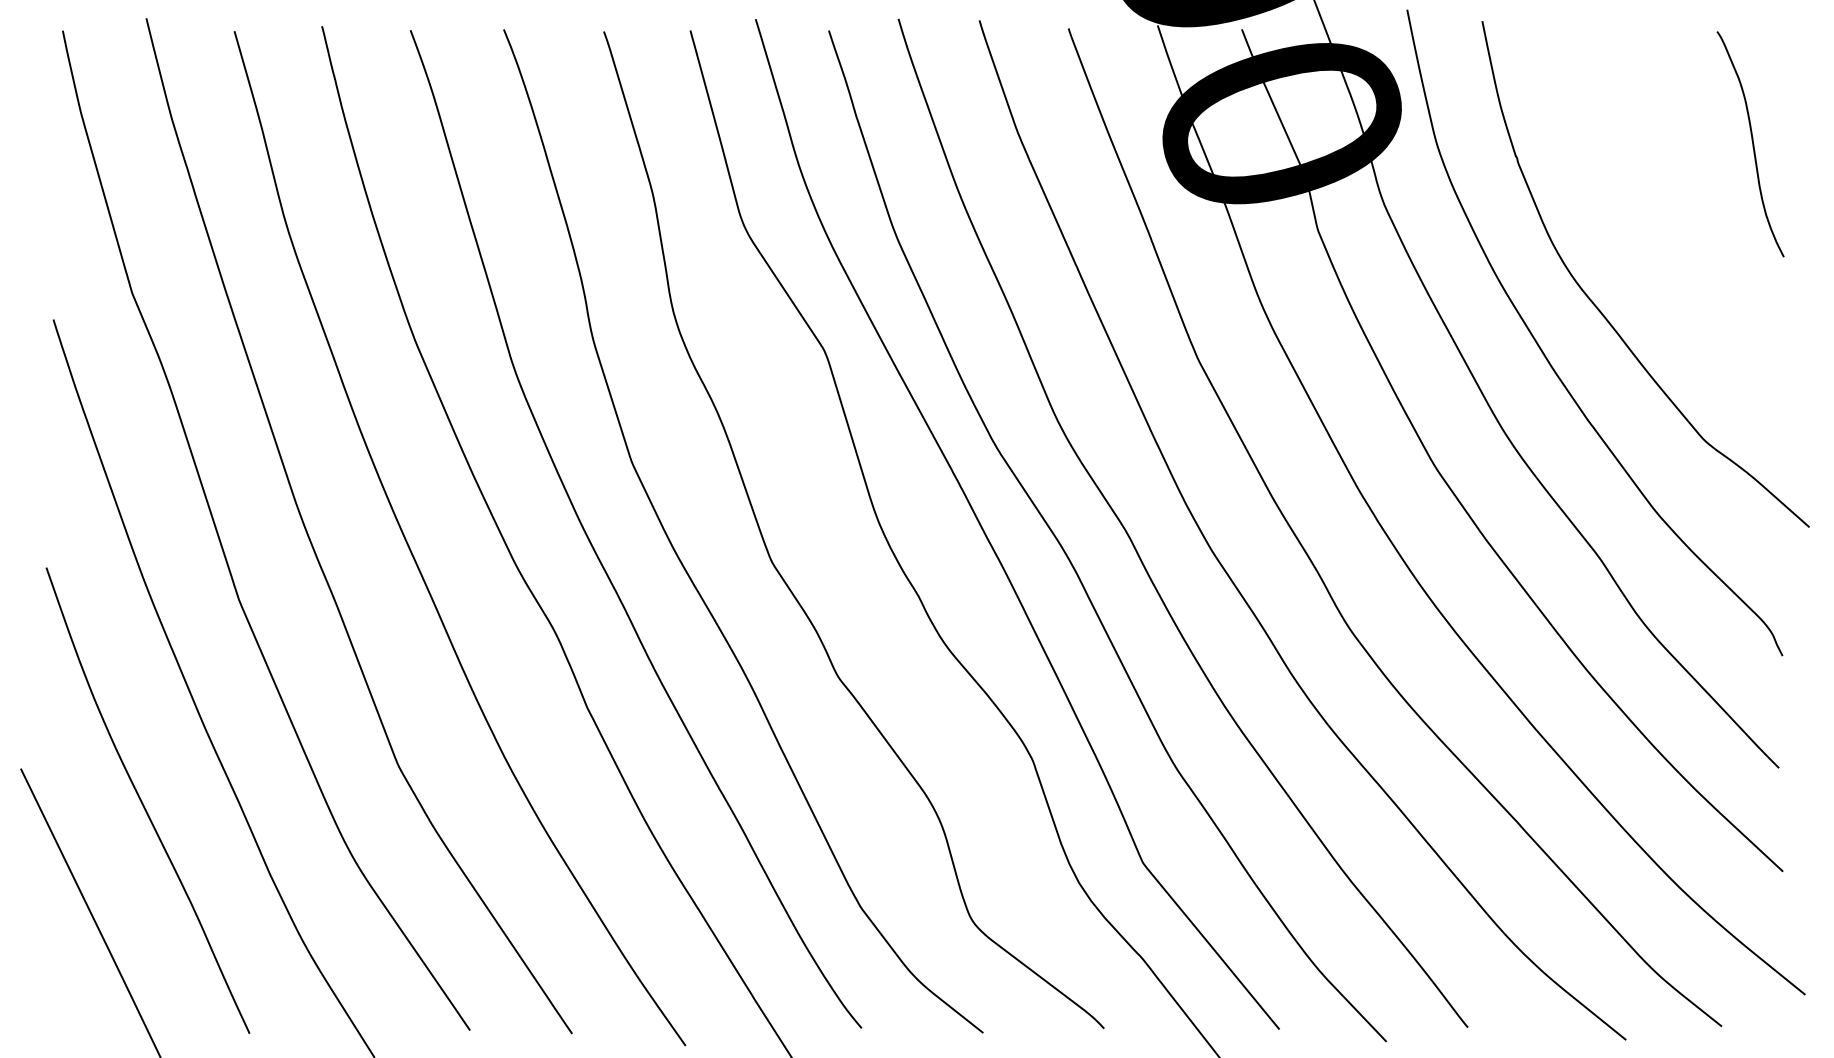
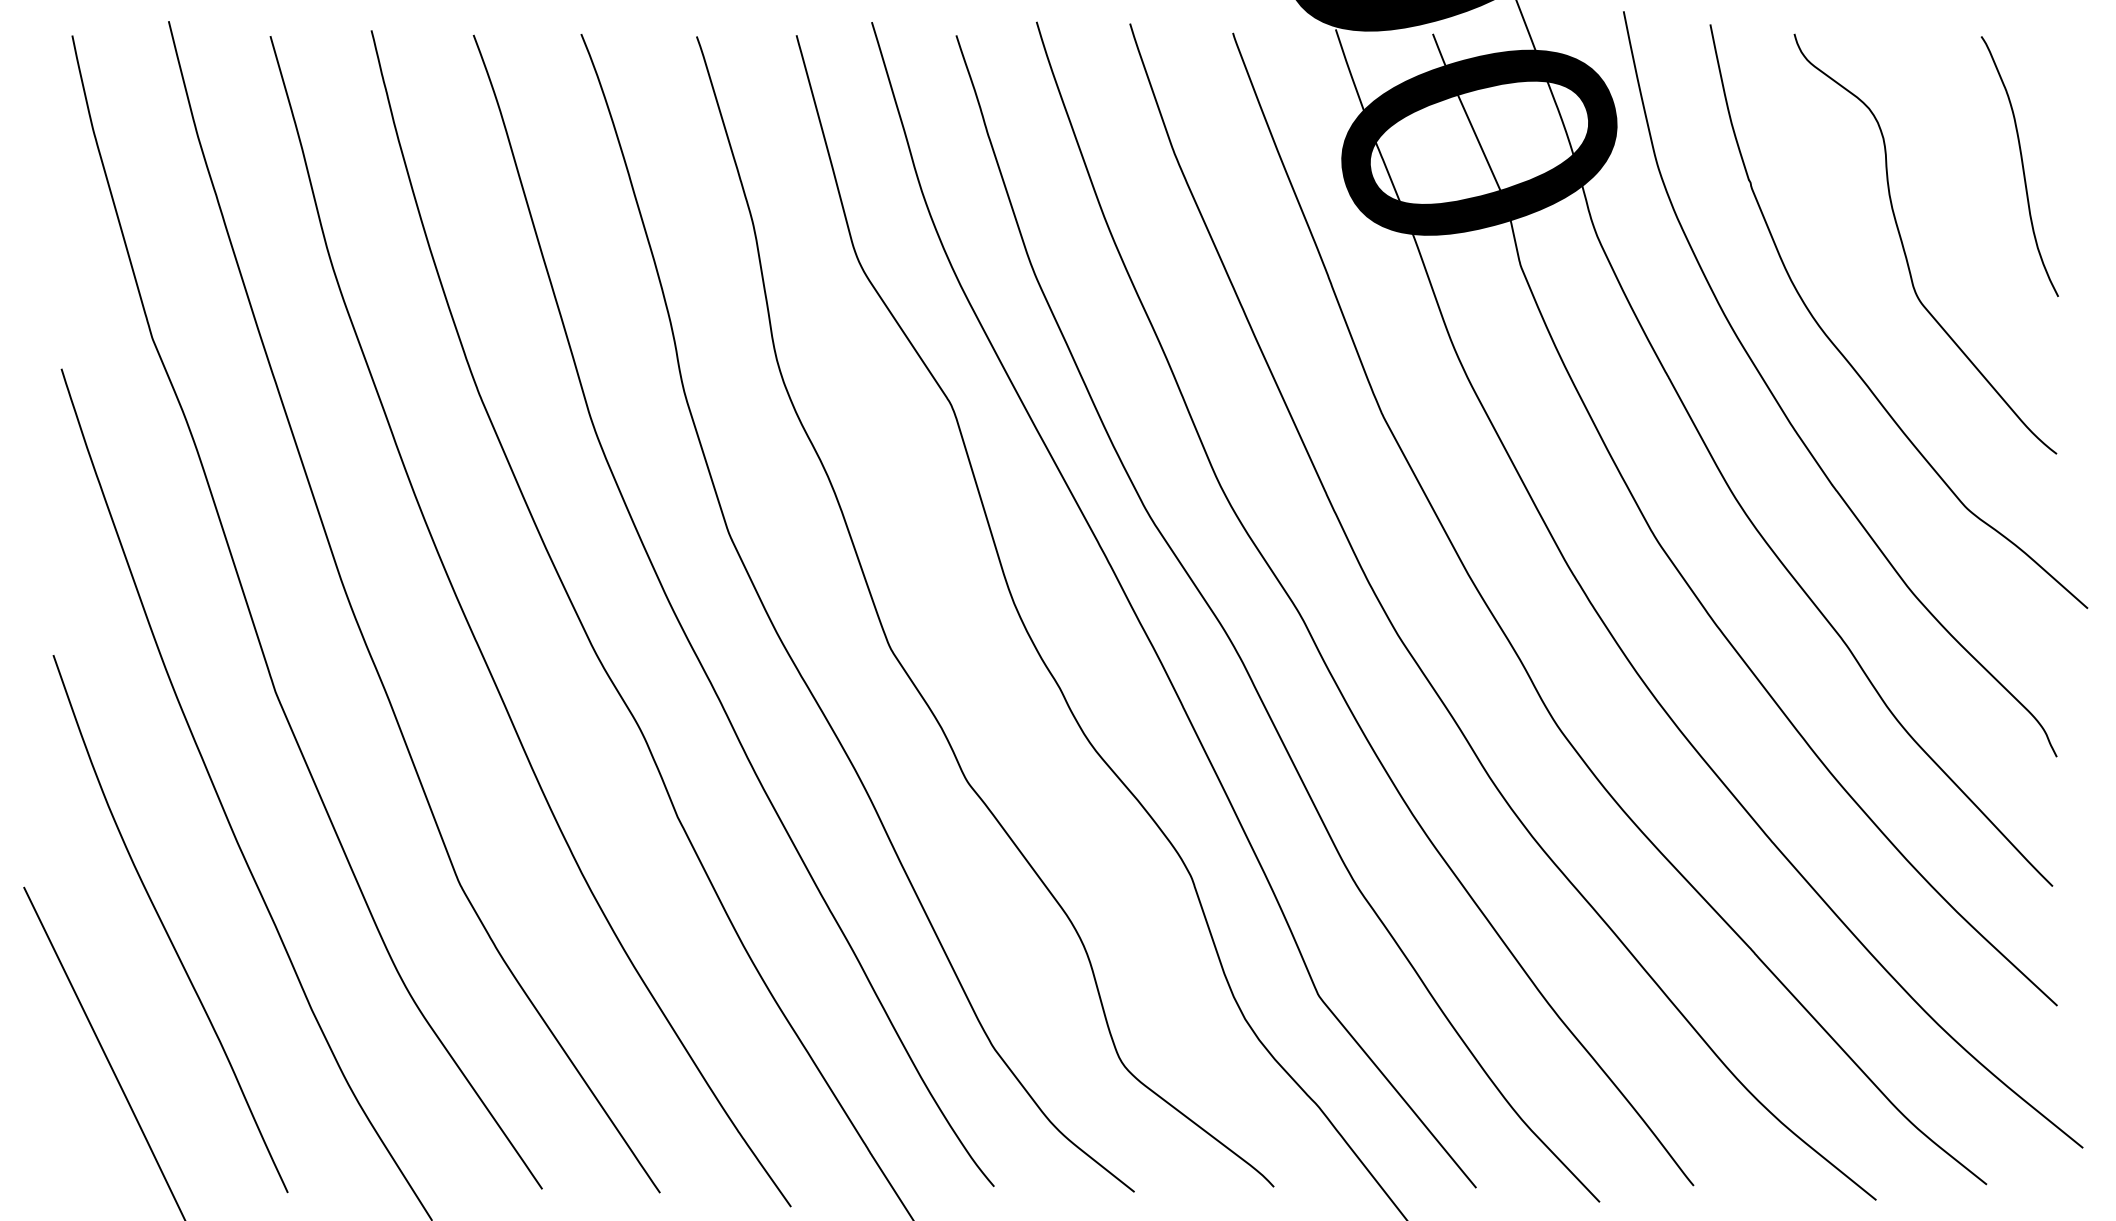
curve: (1650, 214) -> (1904, 247), added

